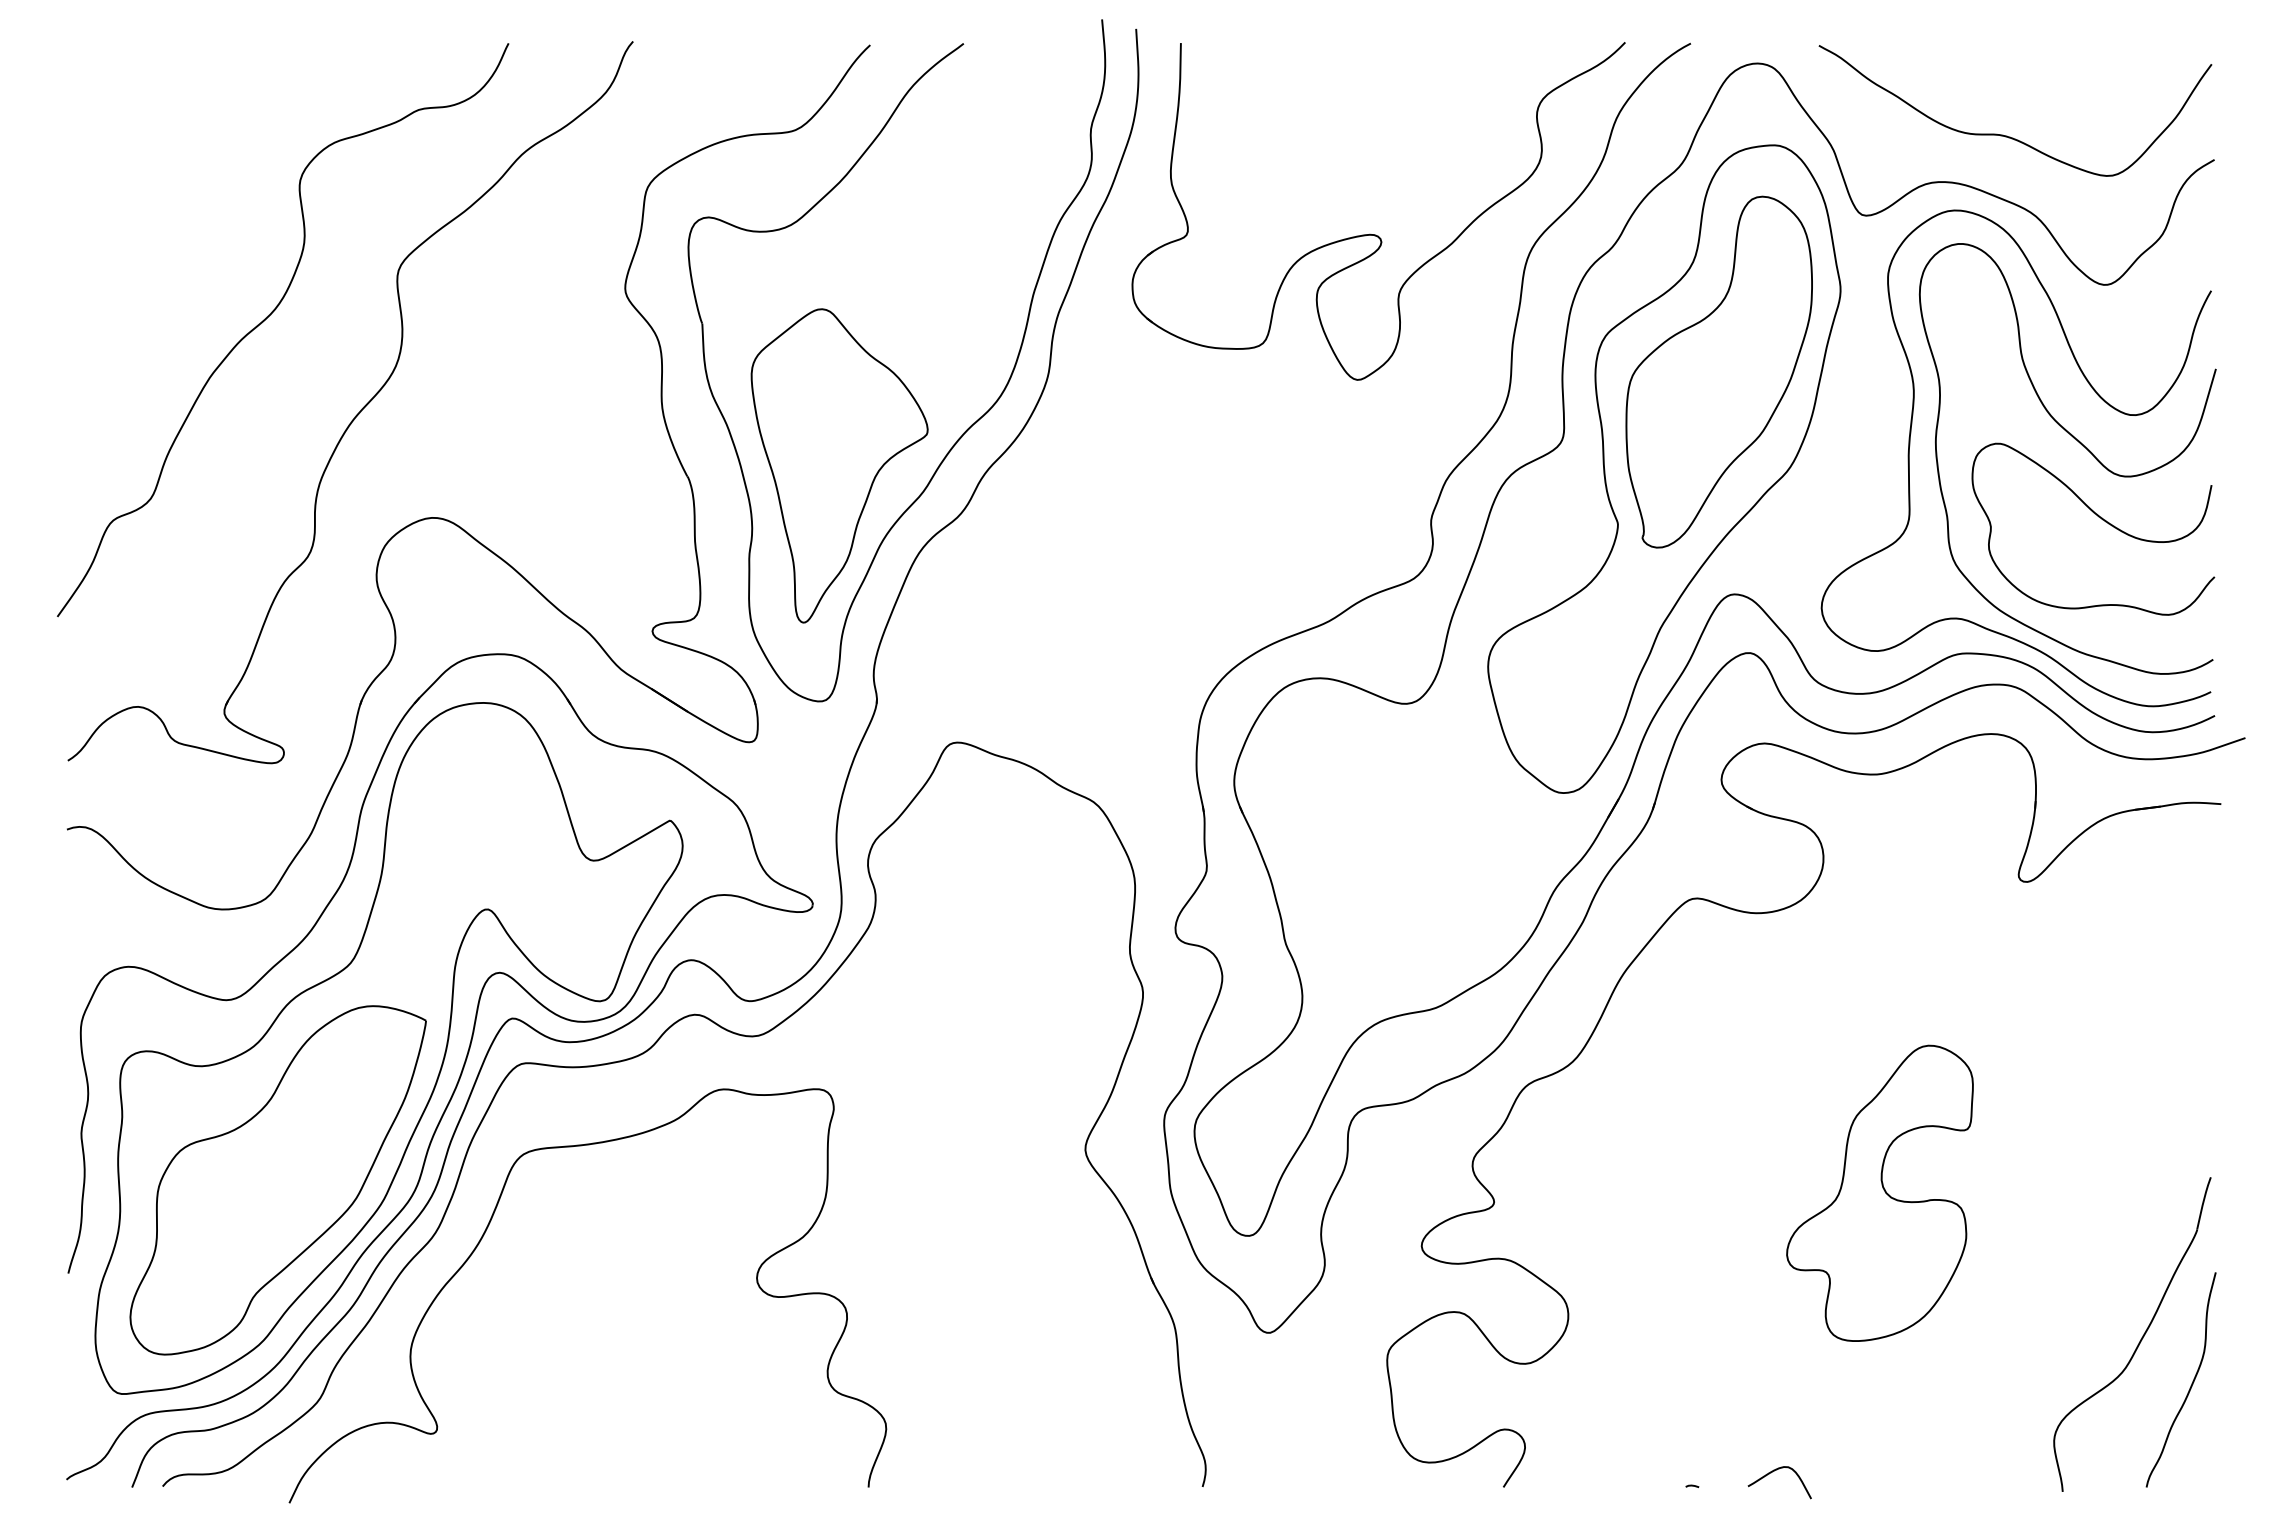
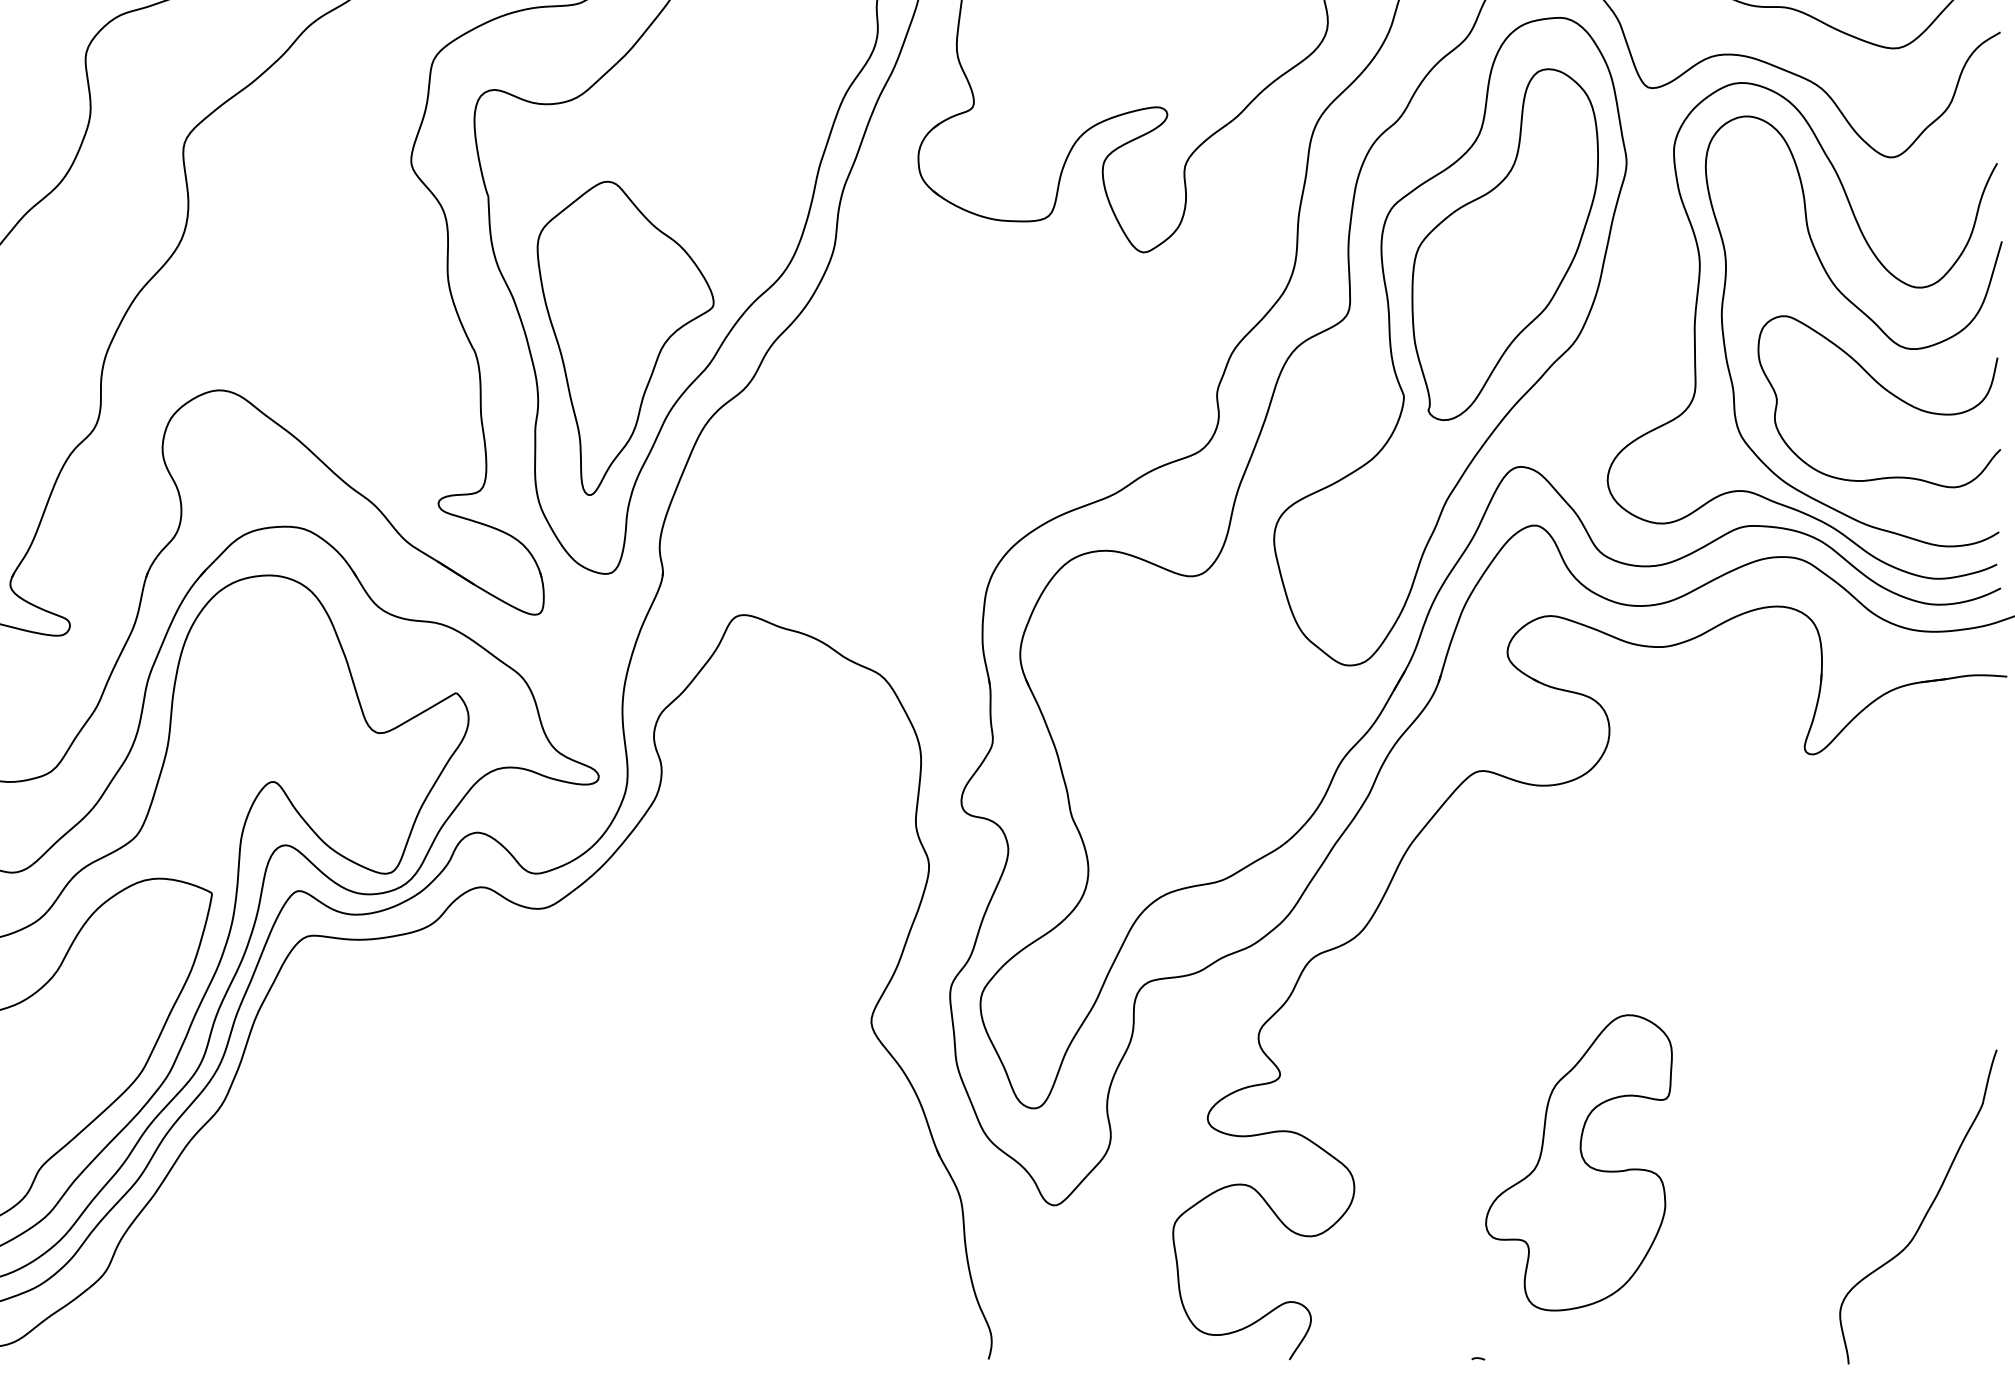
part: (1879, 1192) -> (1578, 1162), moved
curve: (483, 1237) -> (269, 1110), removed
curve: (2190, 1385) -> (1976, 1258), removed
curve: (1771, 1473) -> (1557, 1346), removed

